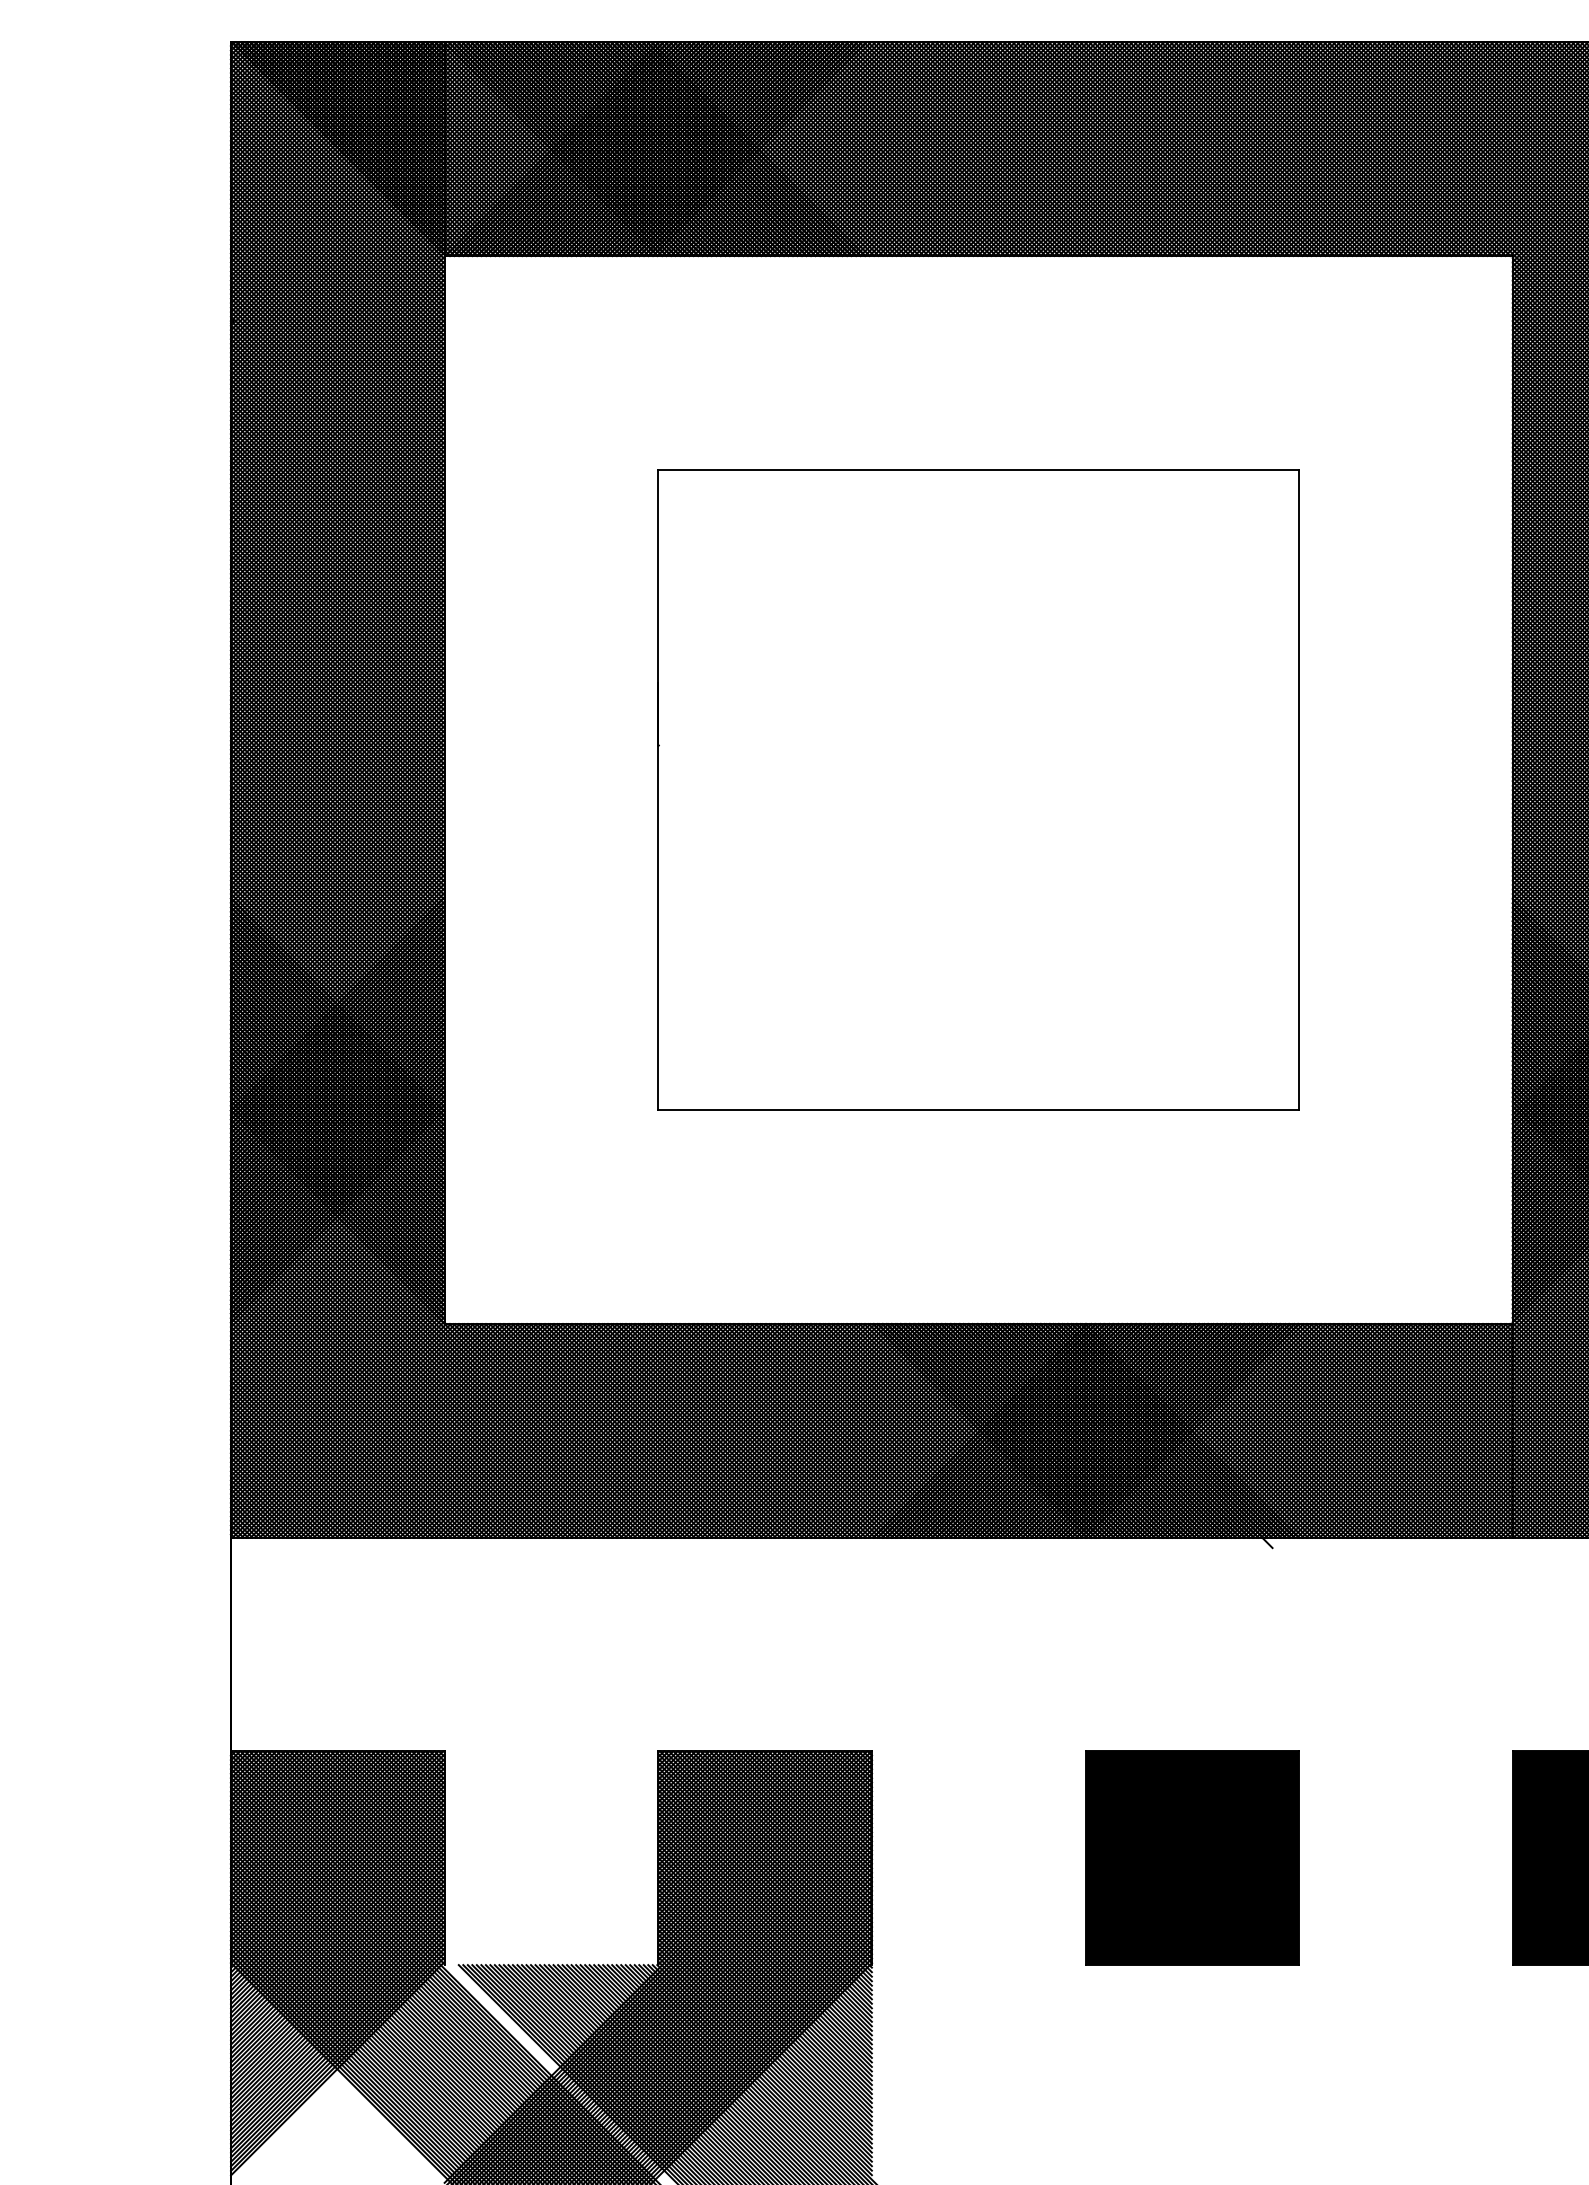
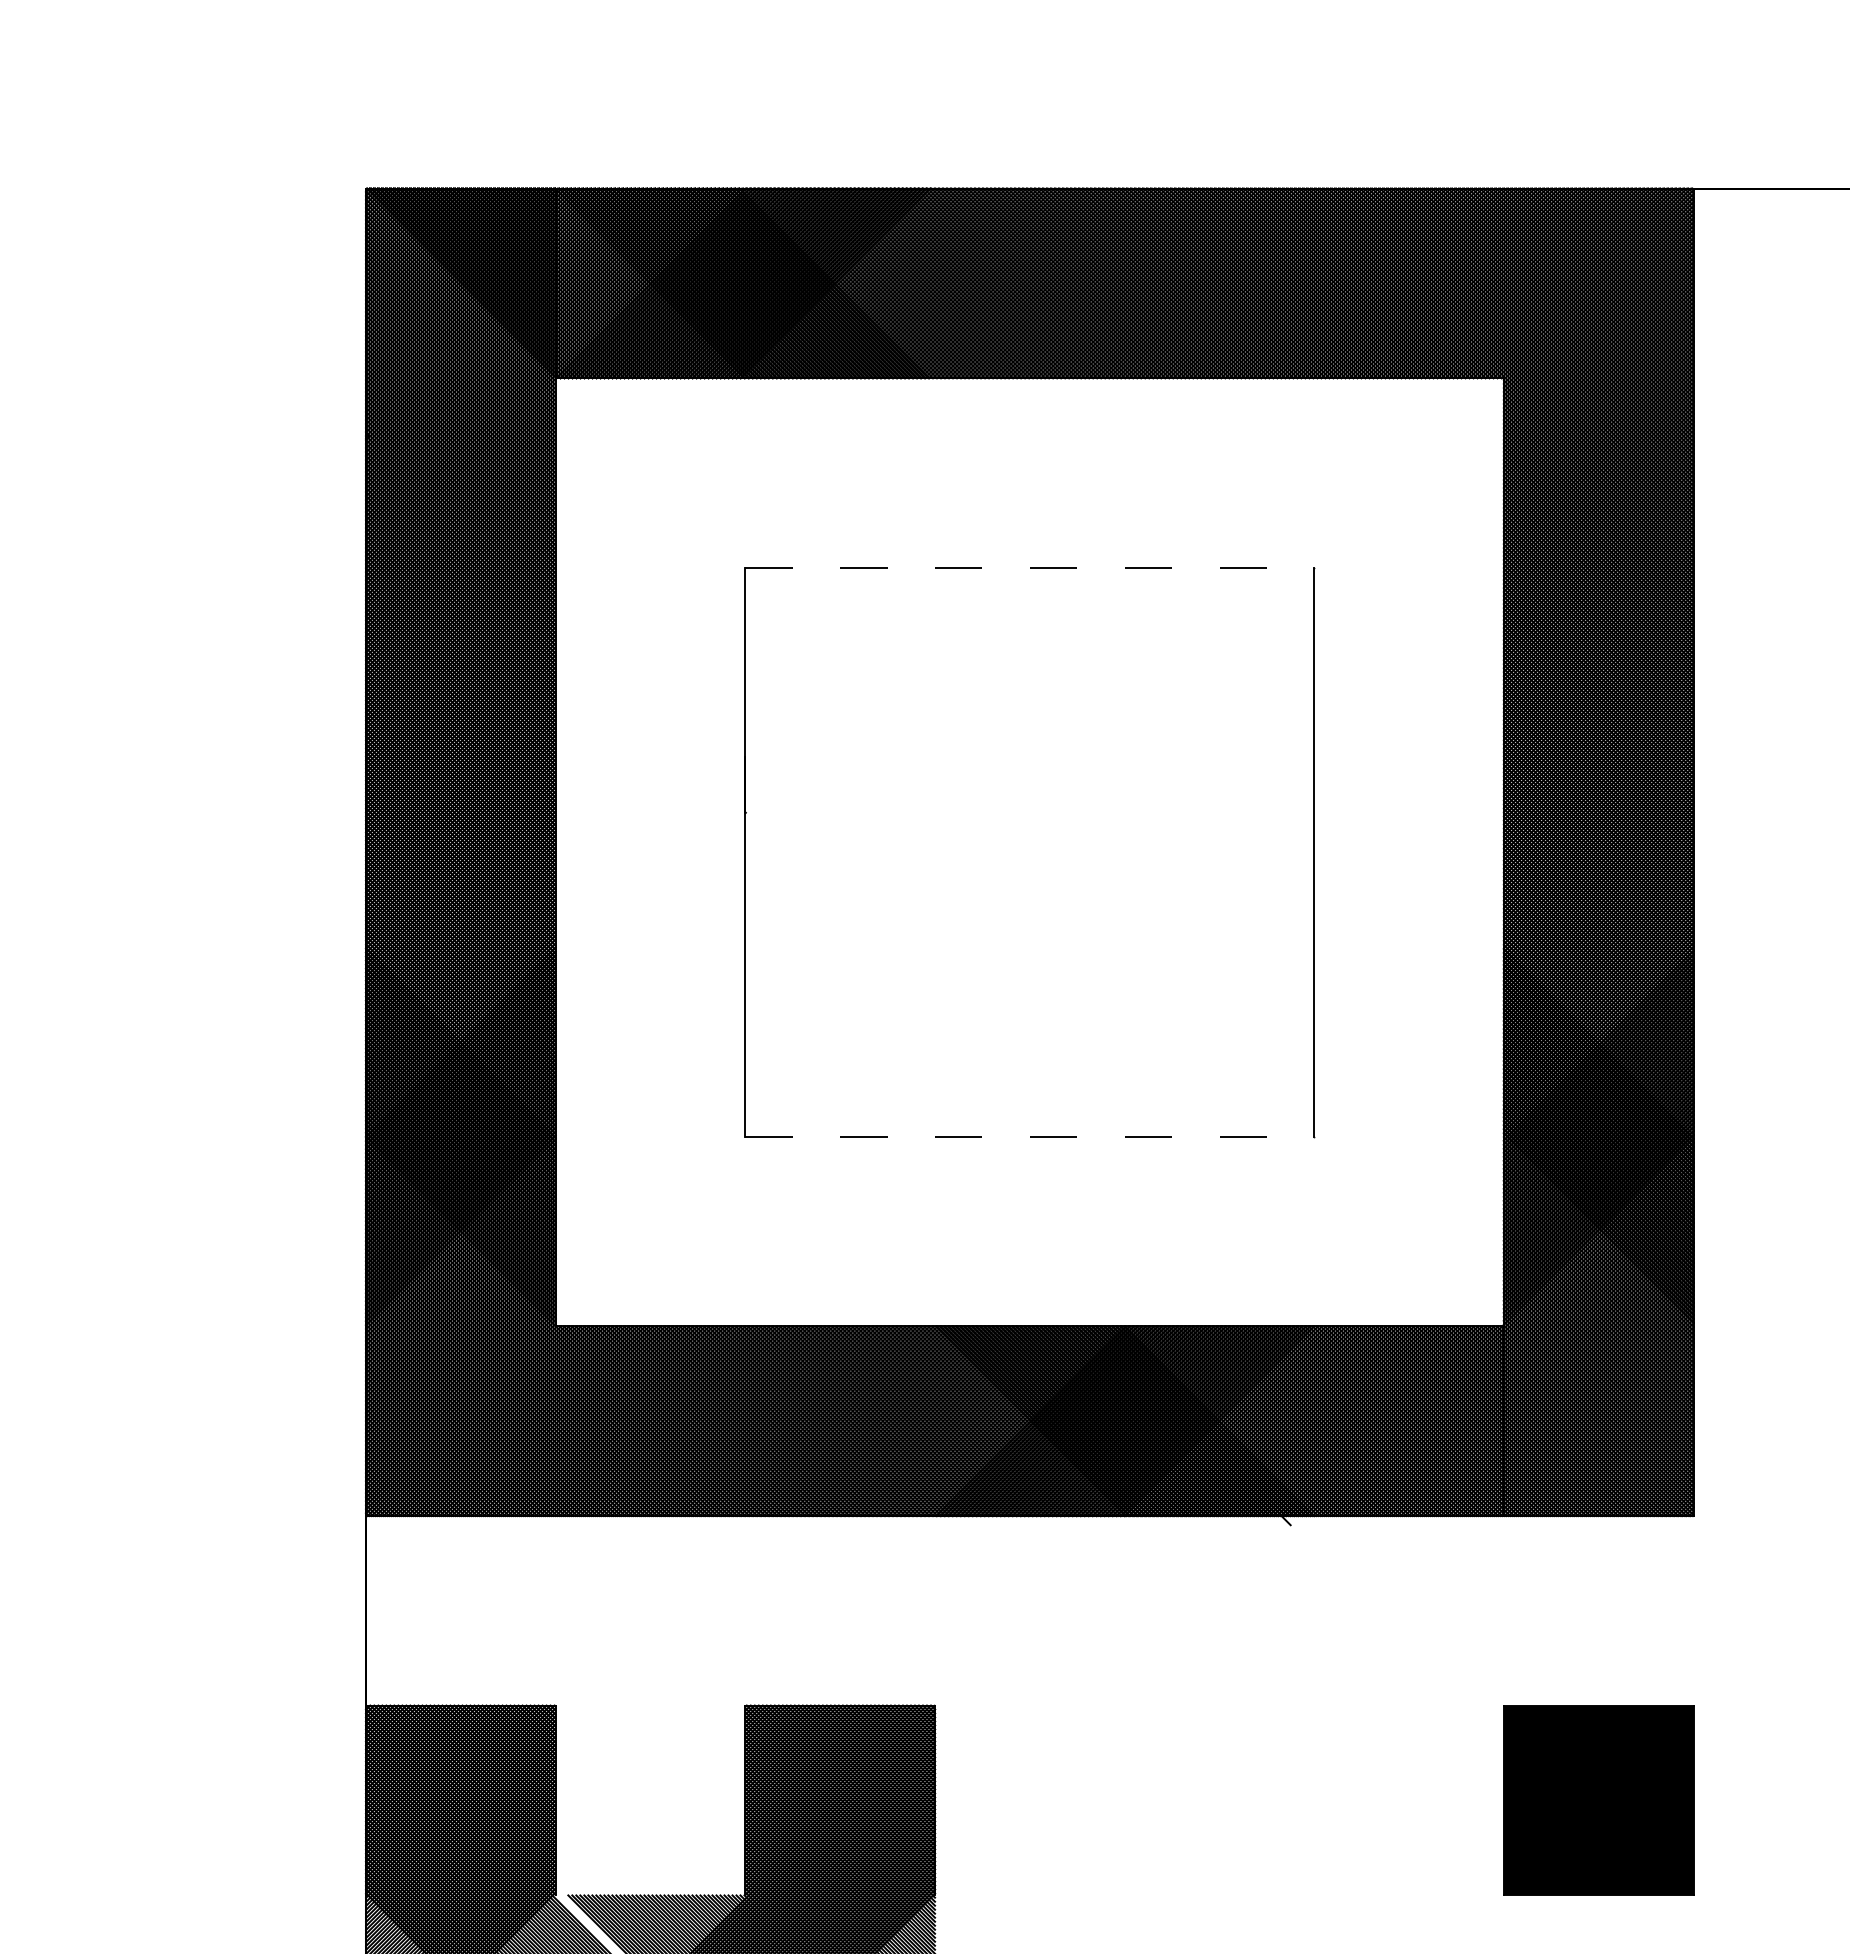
line: (979, 469) -> (1030, 567), solid -> dashed
line: (979, 1110) -> (1030, 1136), solid -> dashed
part: (1192, 1858) -> (1219, 1800), removed

